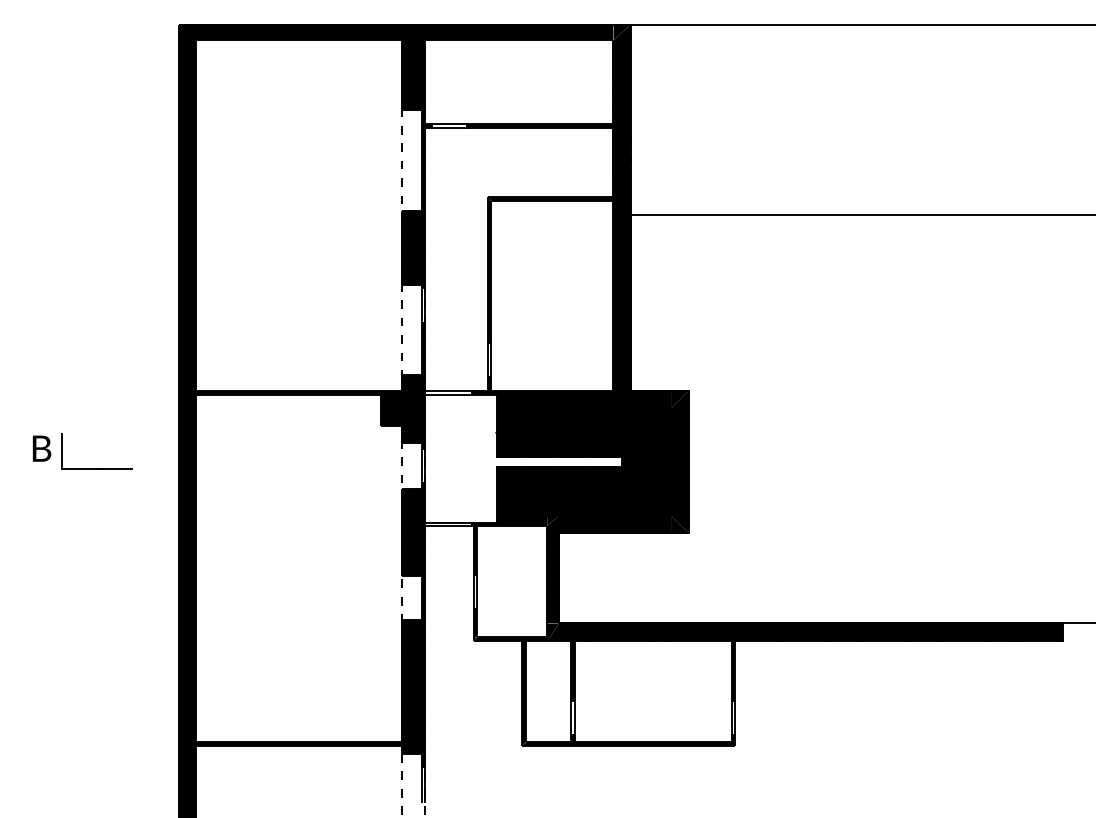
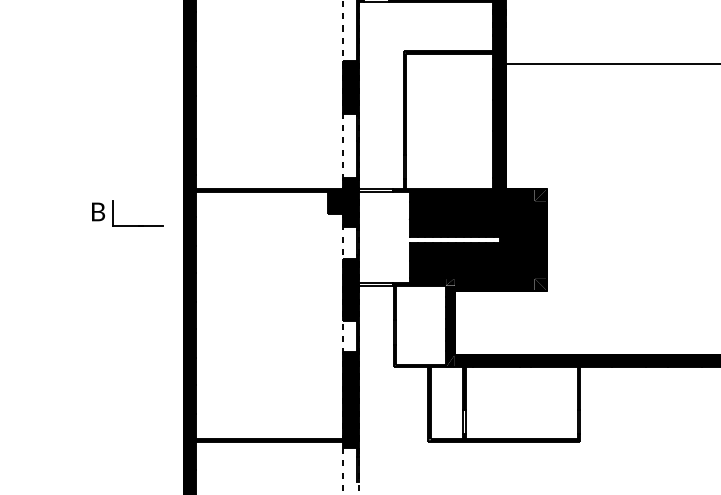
part: (82, 468) -> (127, 226), moved

